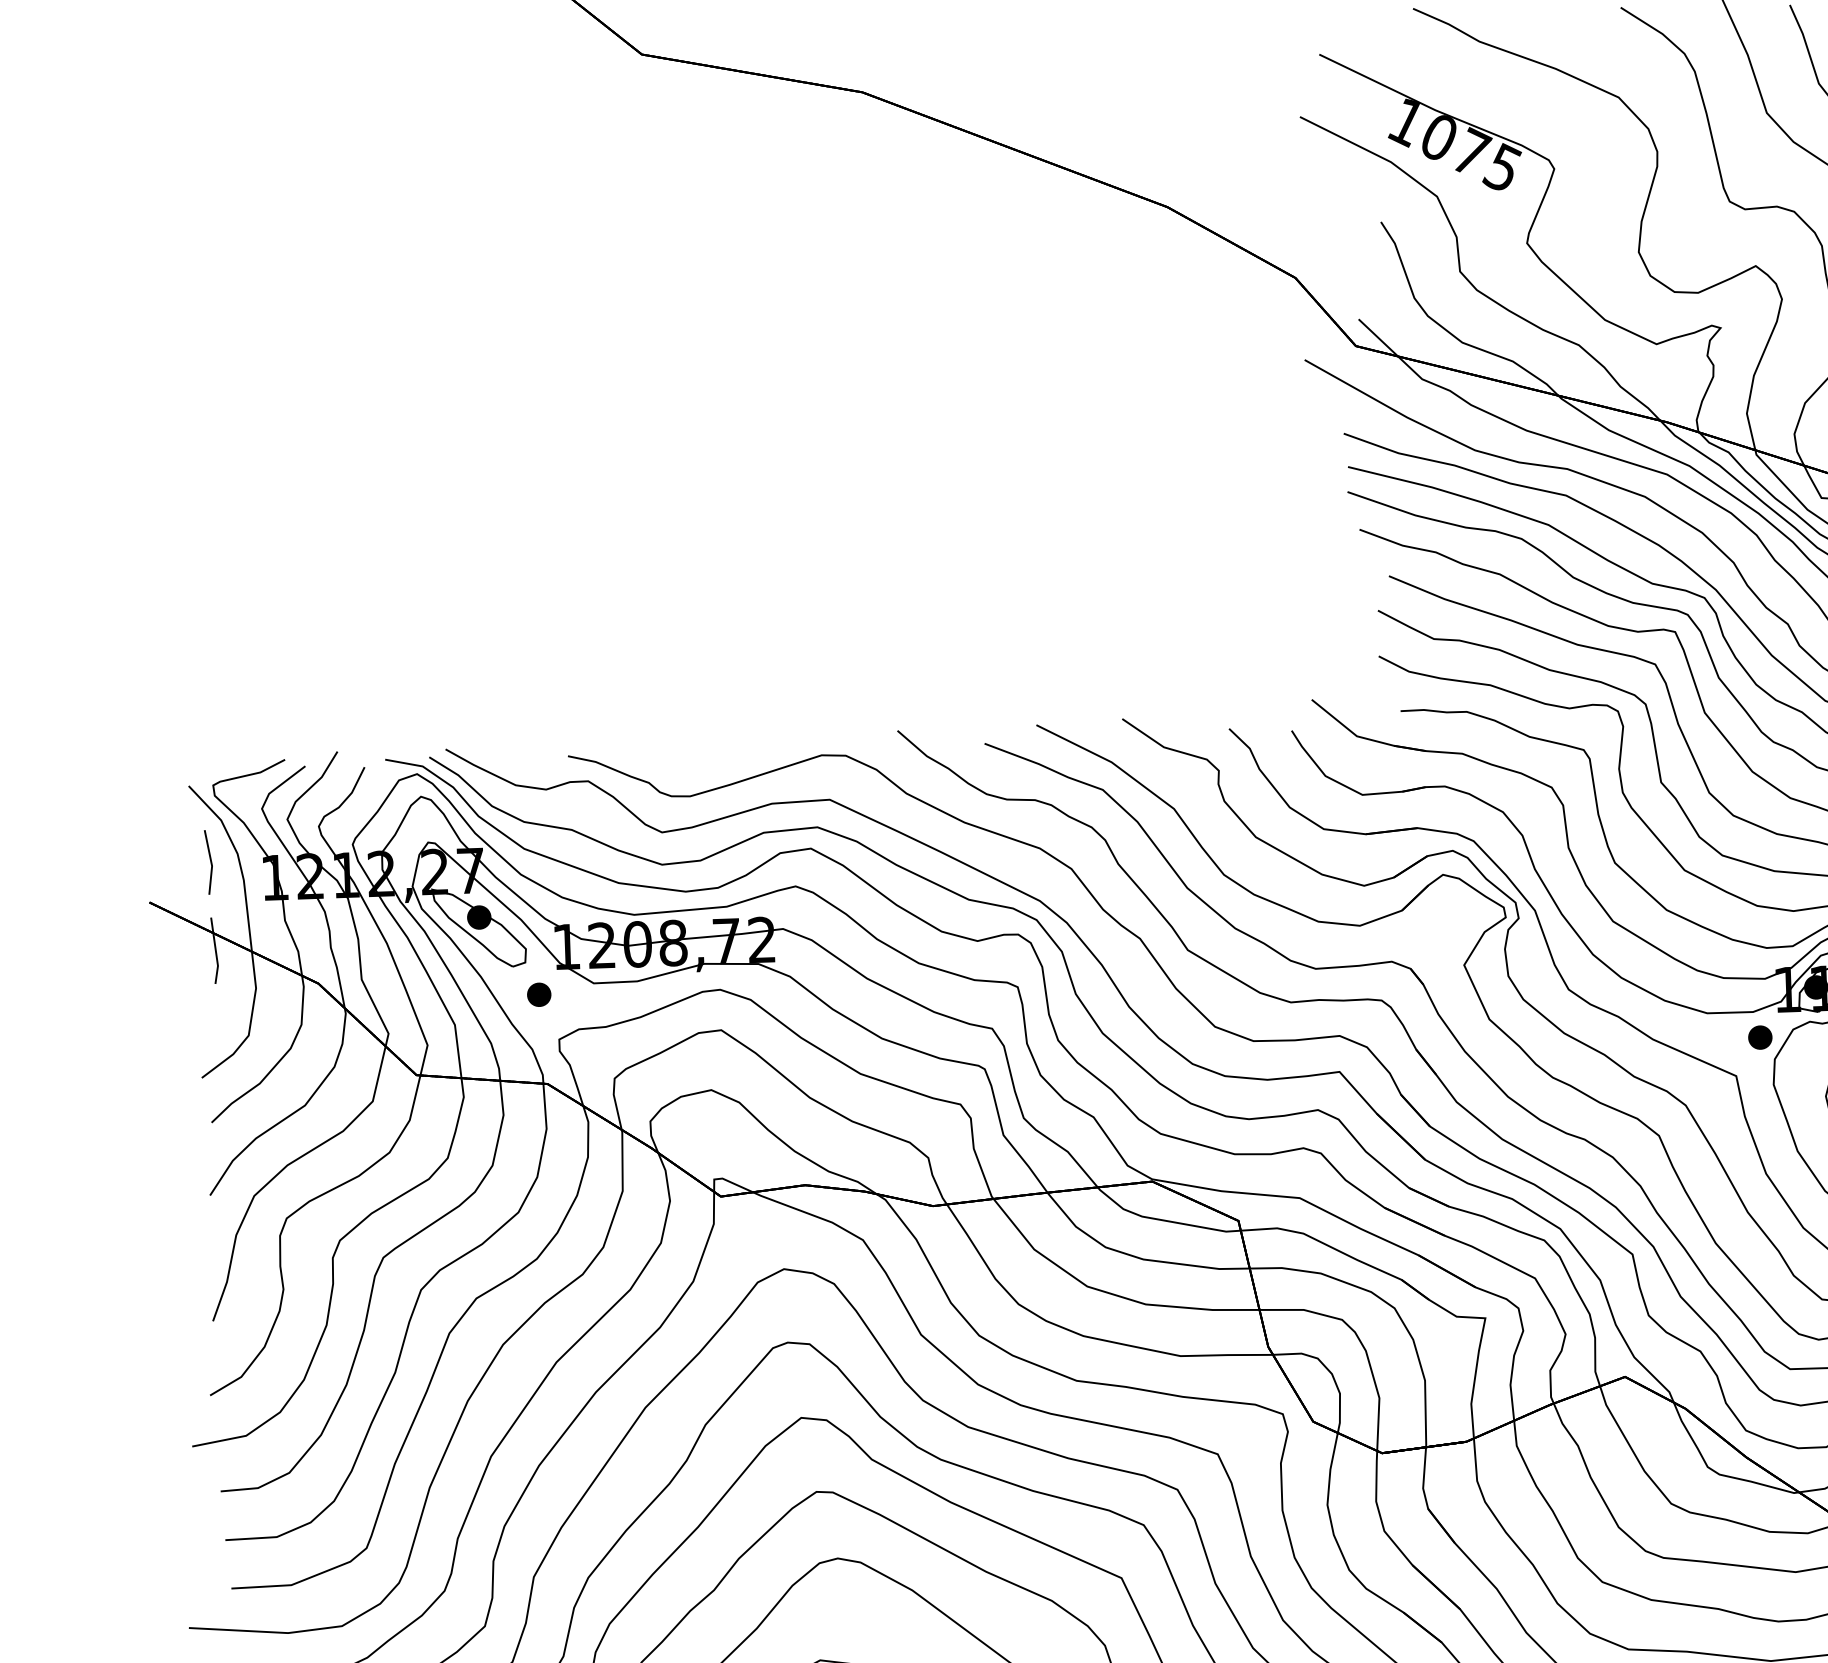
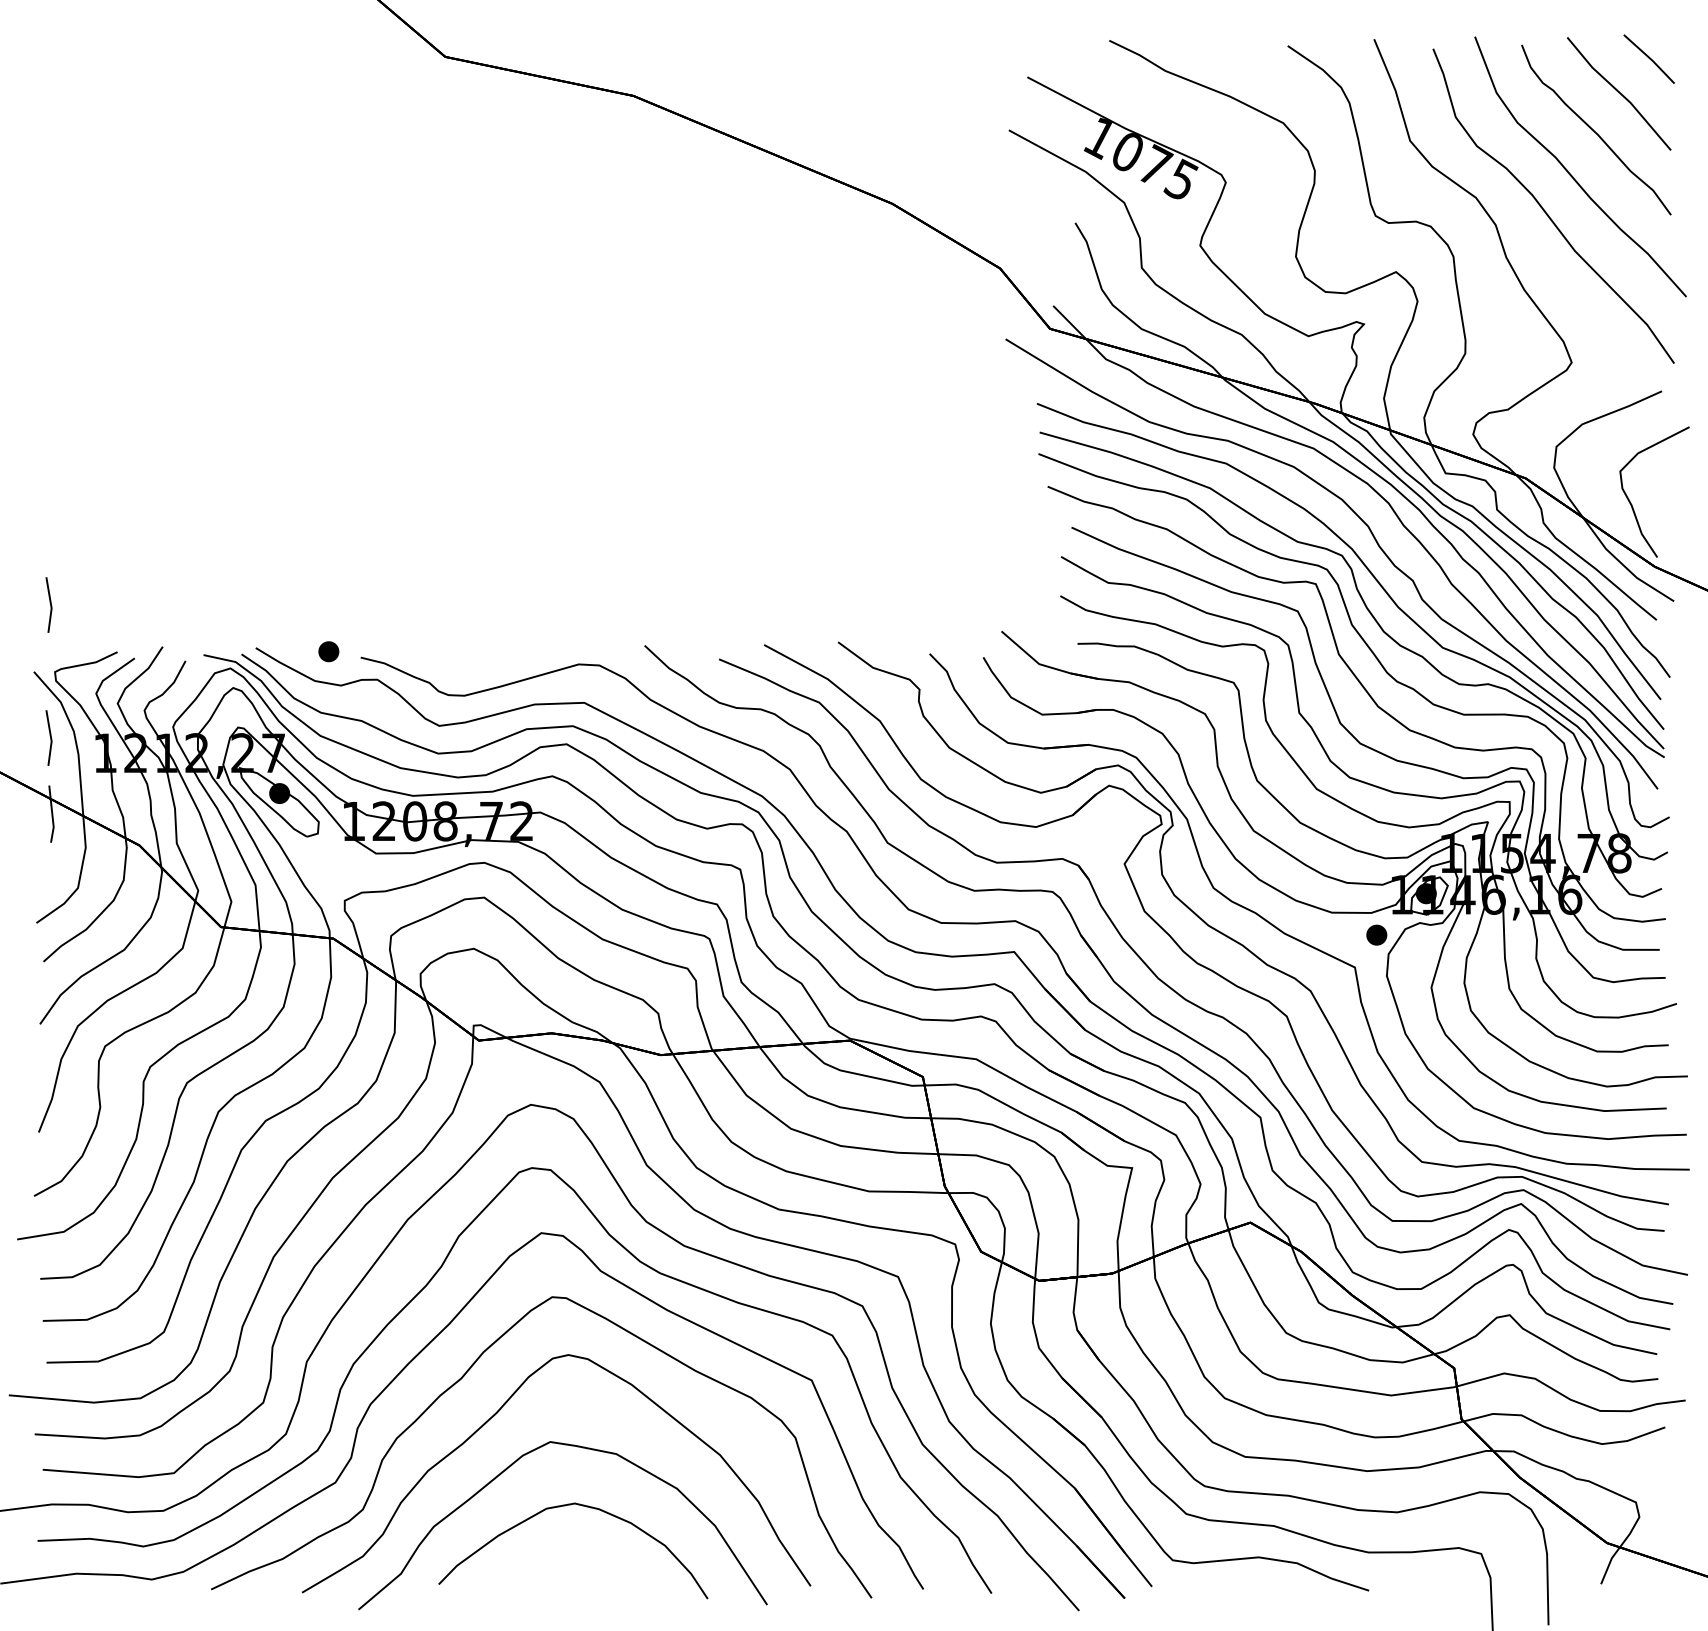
line: (204, 705) -> (49, 603), added
part: (538, 994) -> (328, 651), moved

